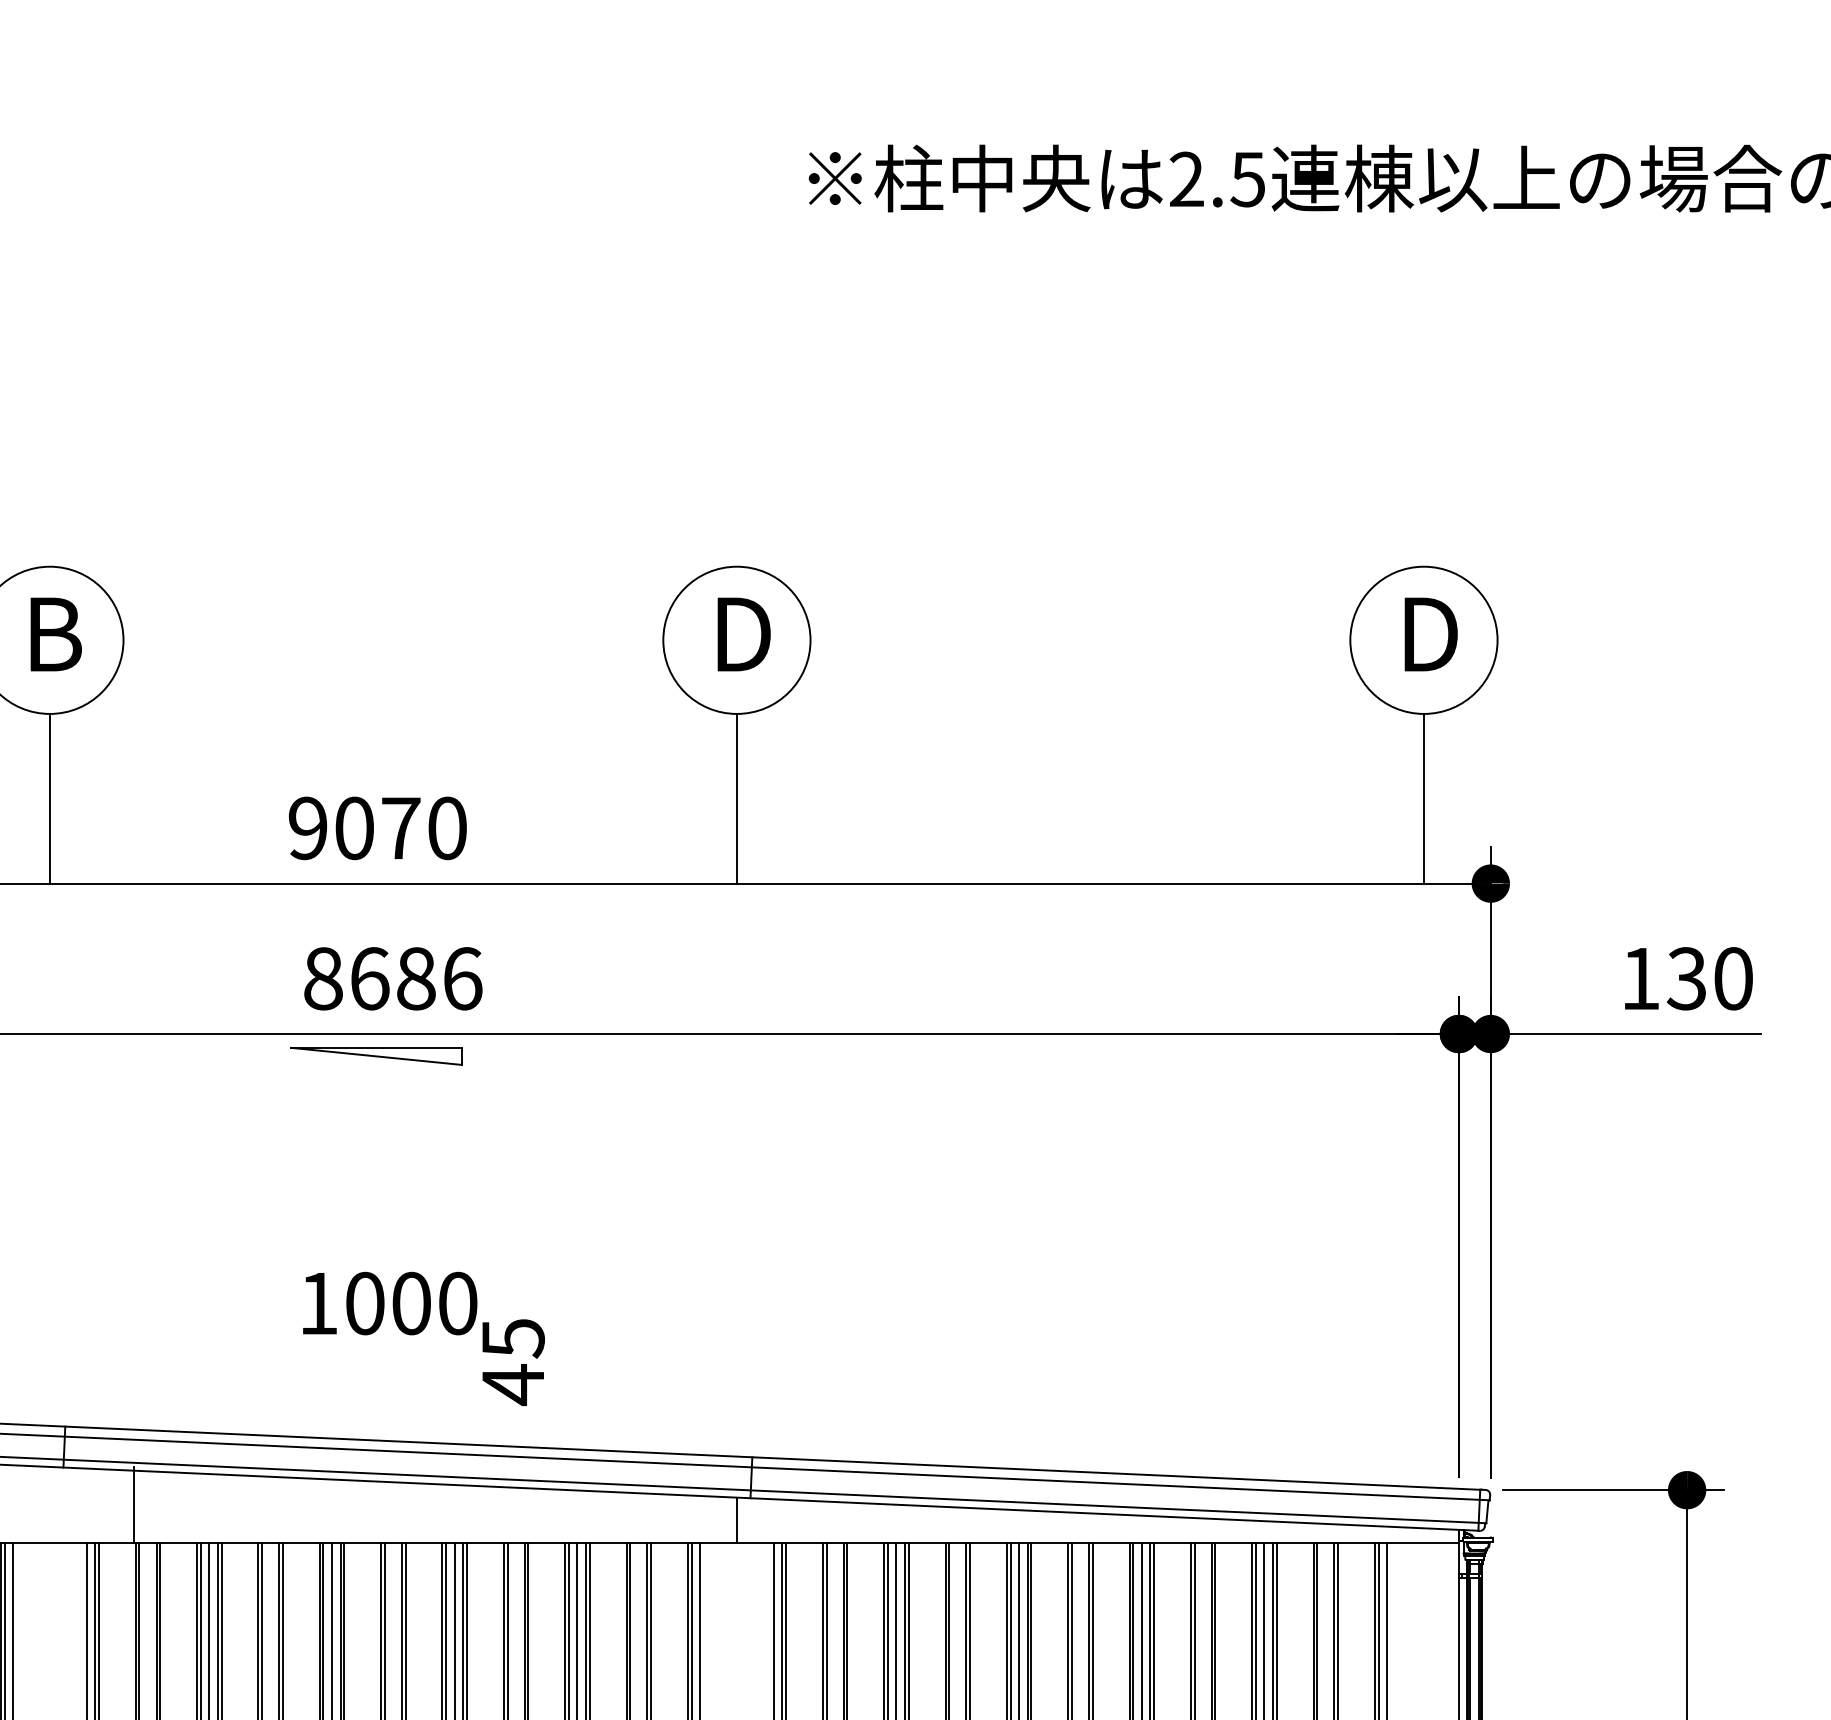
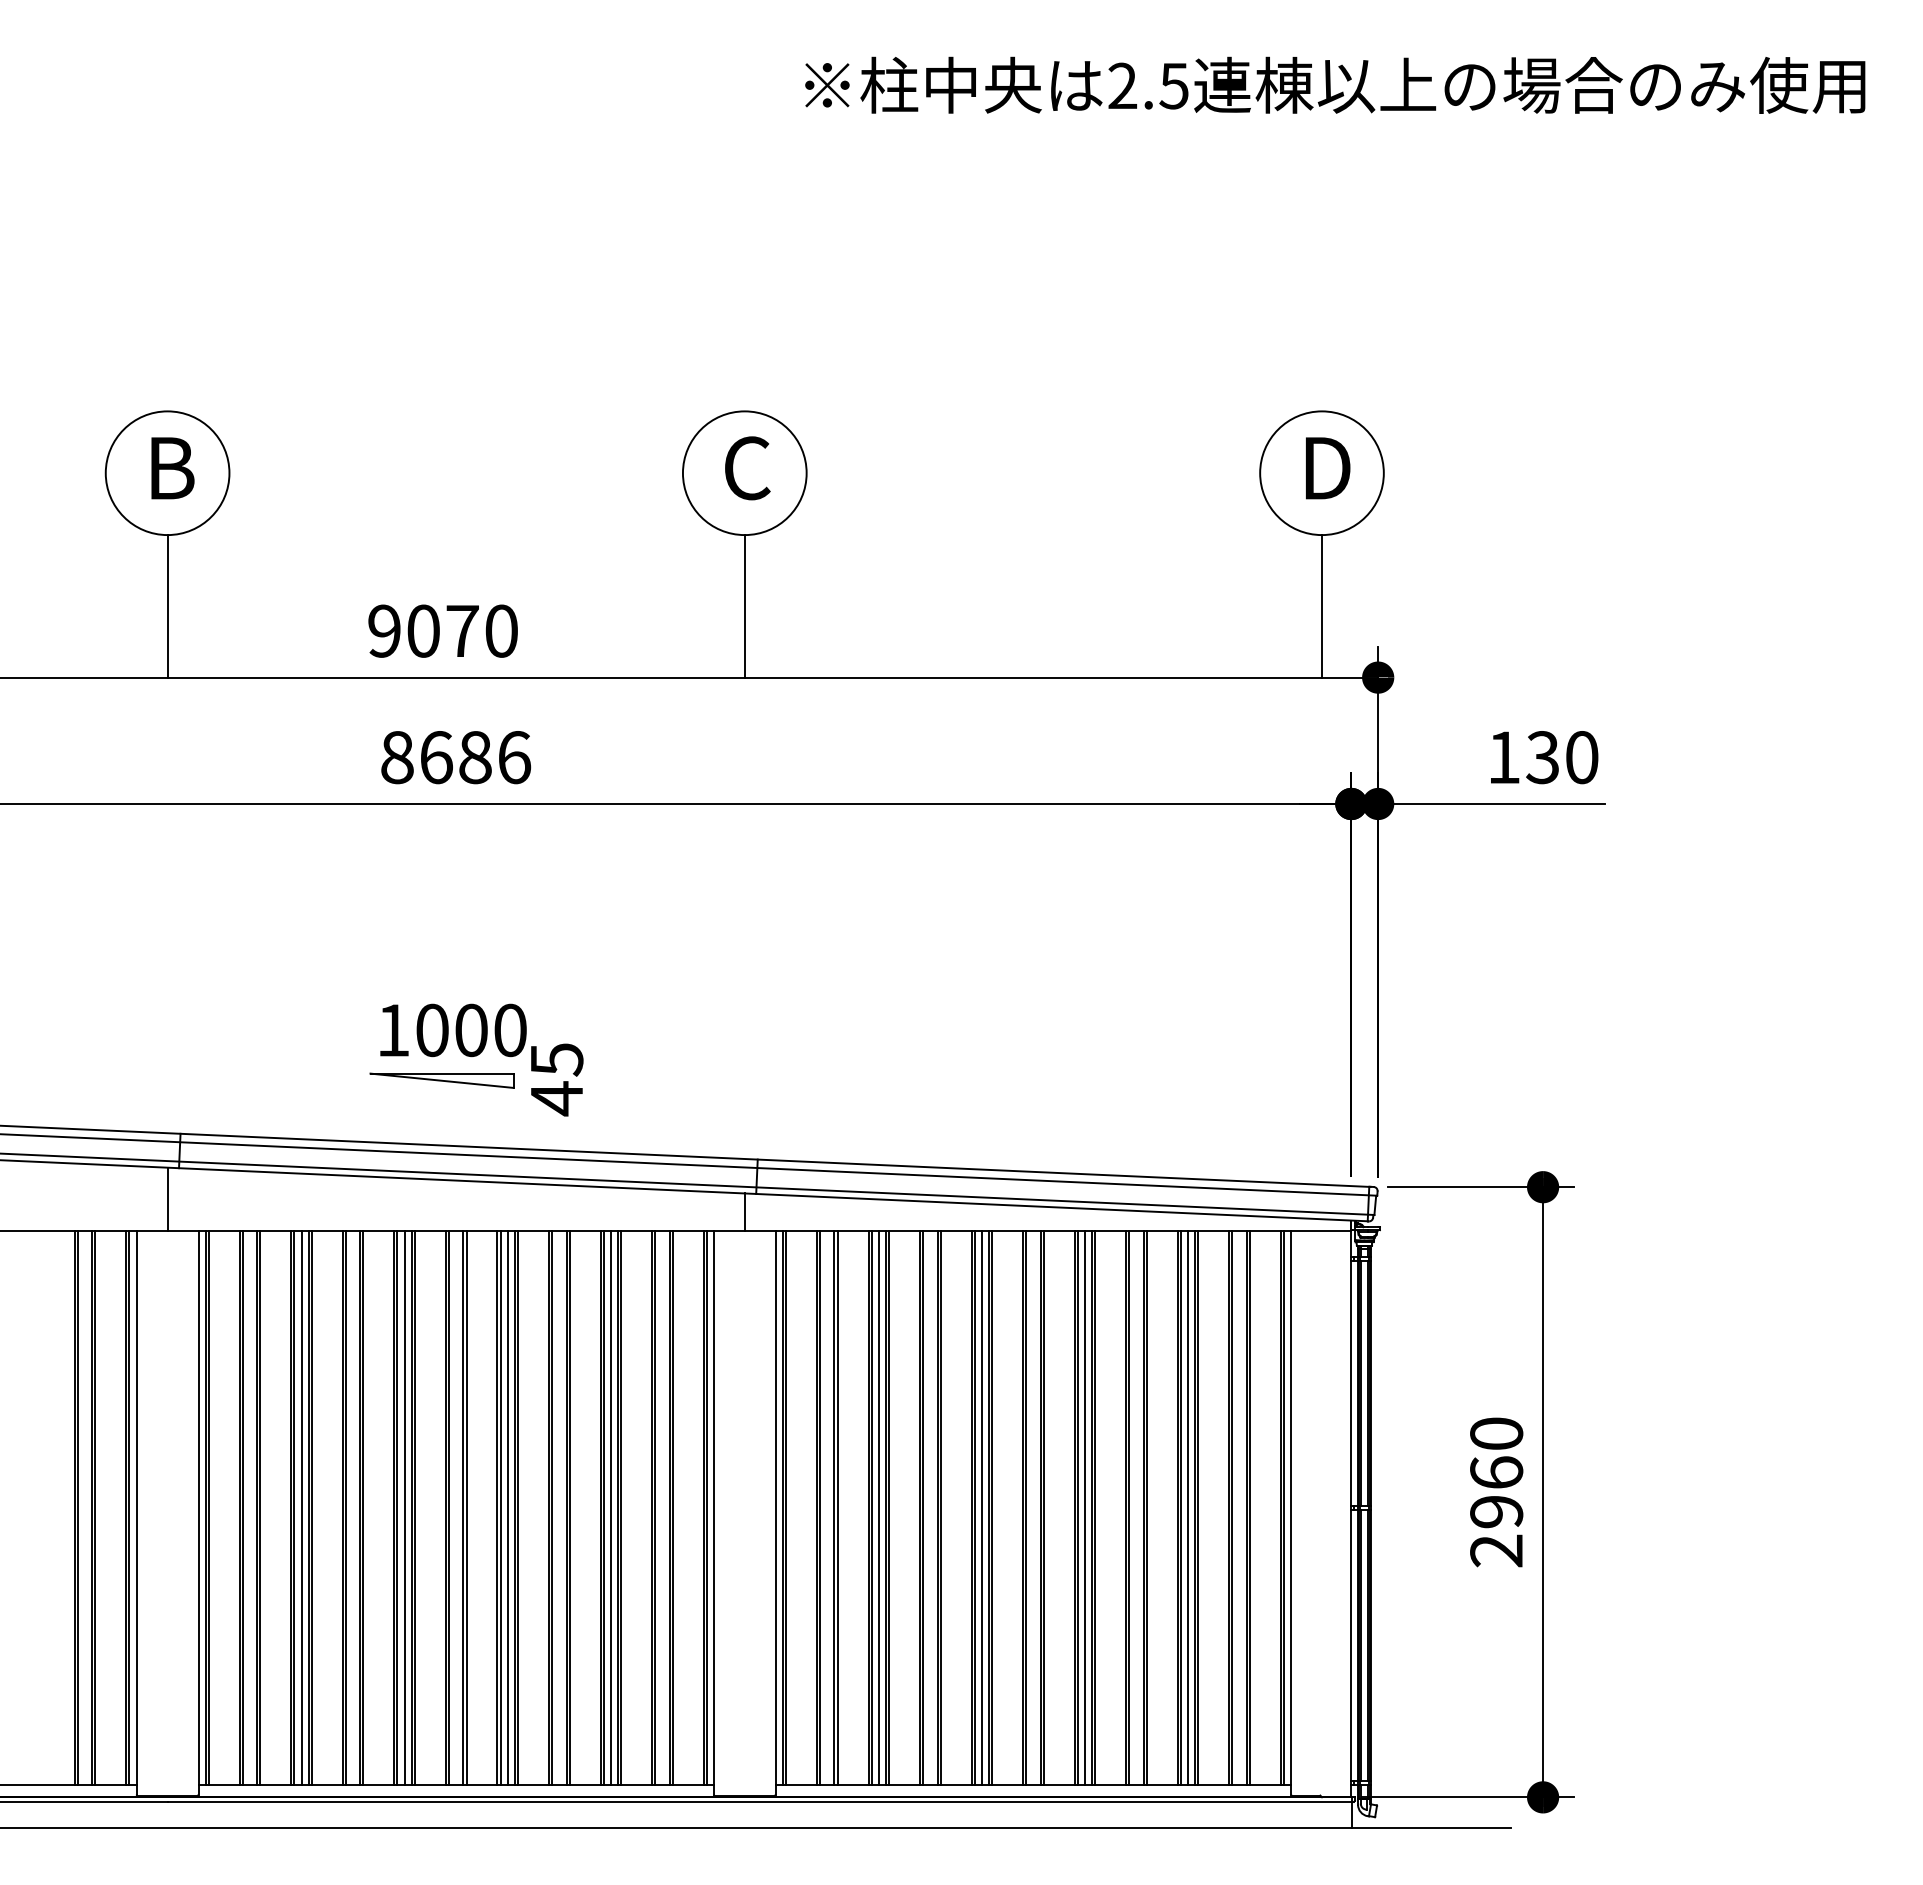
text: (742, 634) -> (749, 468), D -> C
part: (375, 1056) -> (441, 1080), moved
line: (134, 1504) -> (167, 1199), moved

